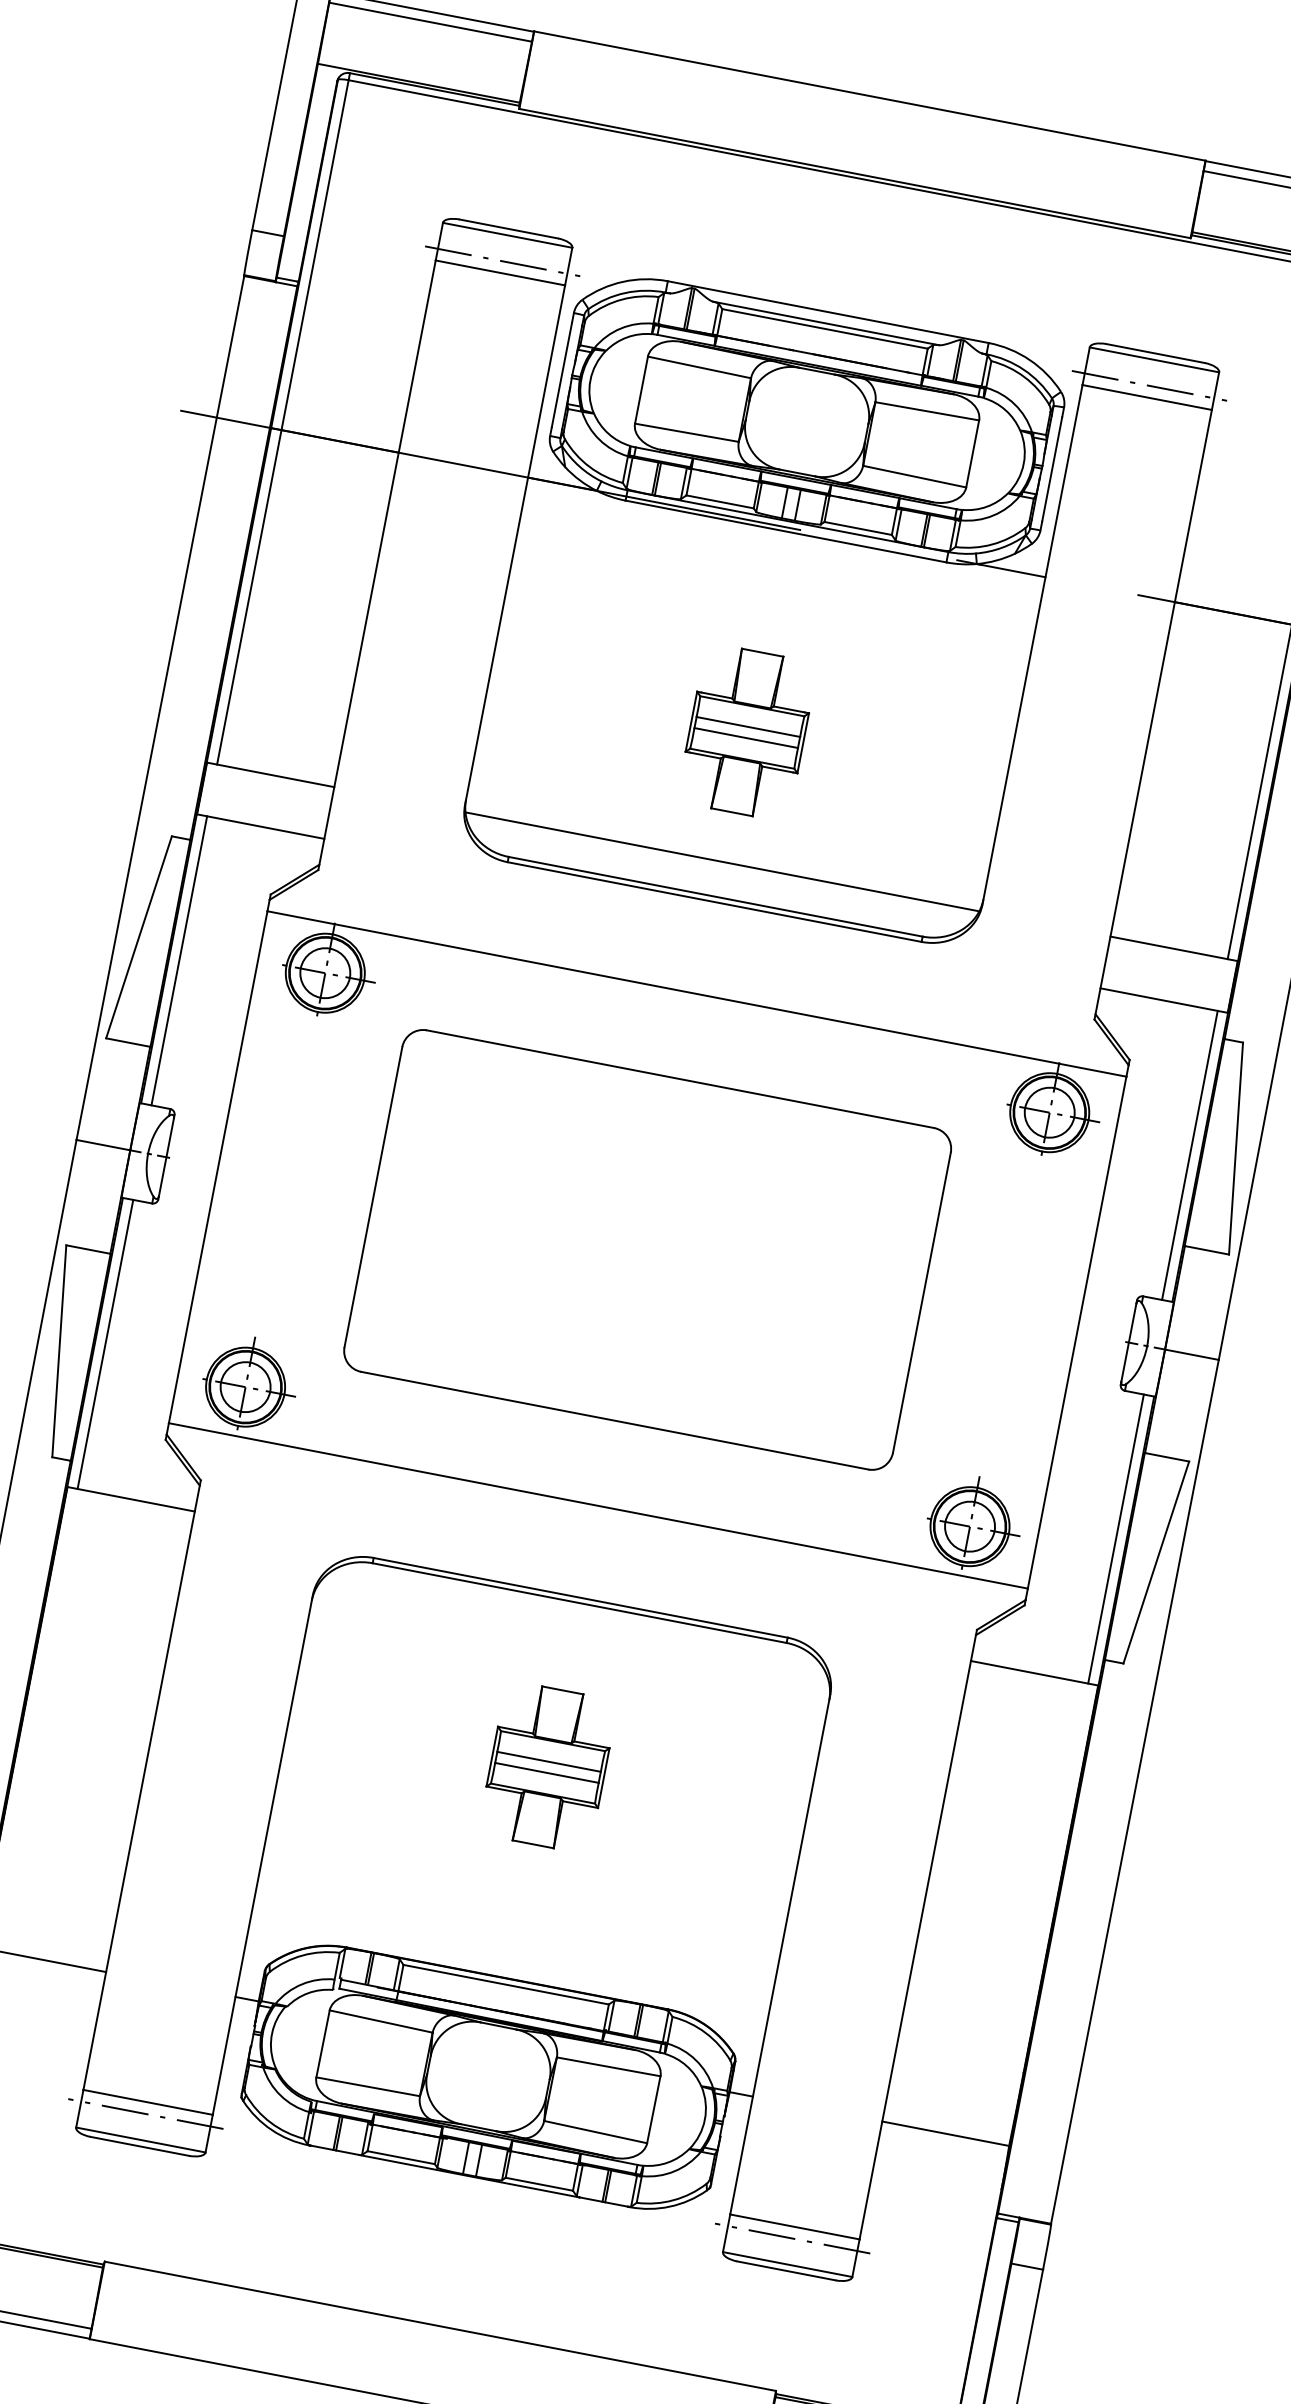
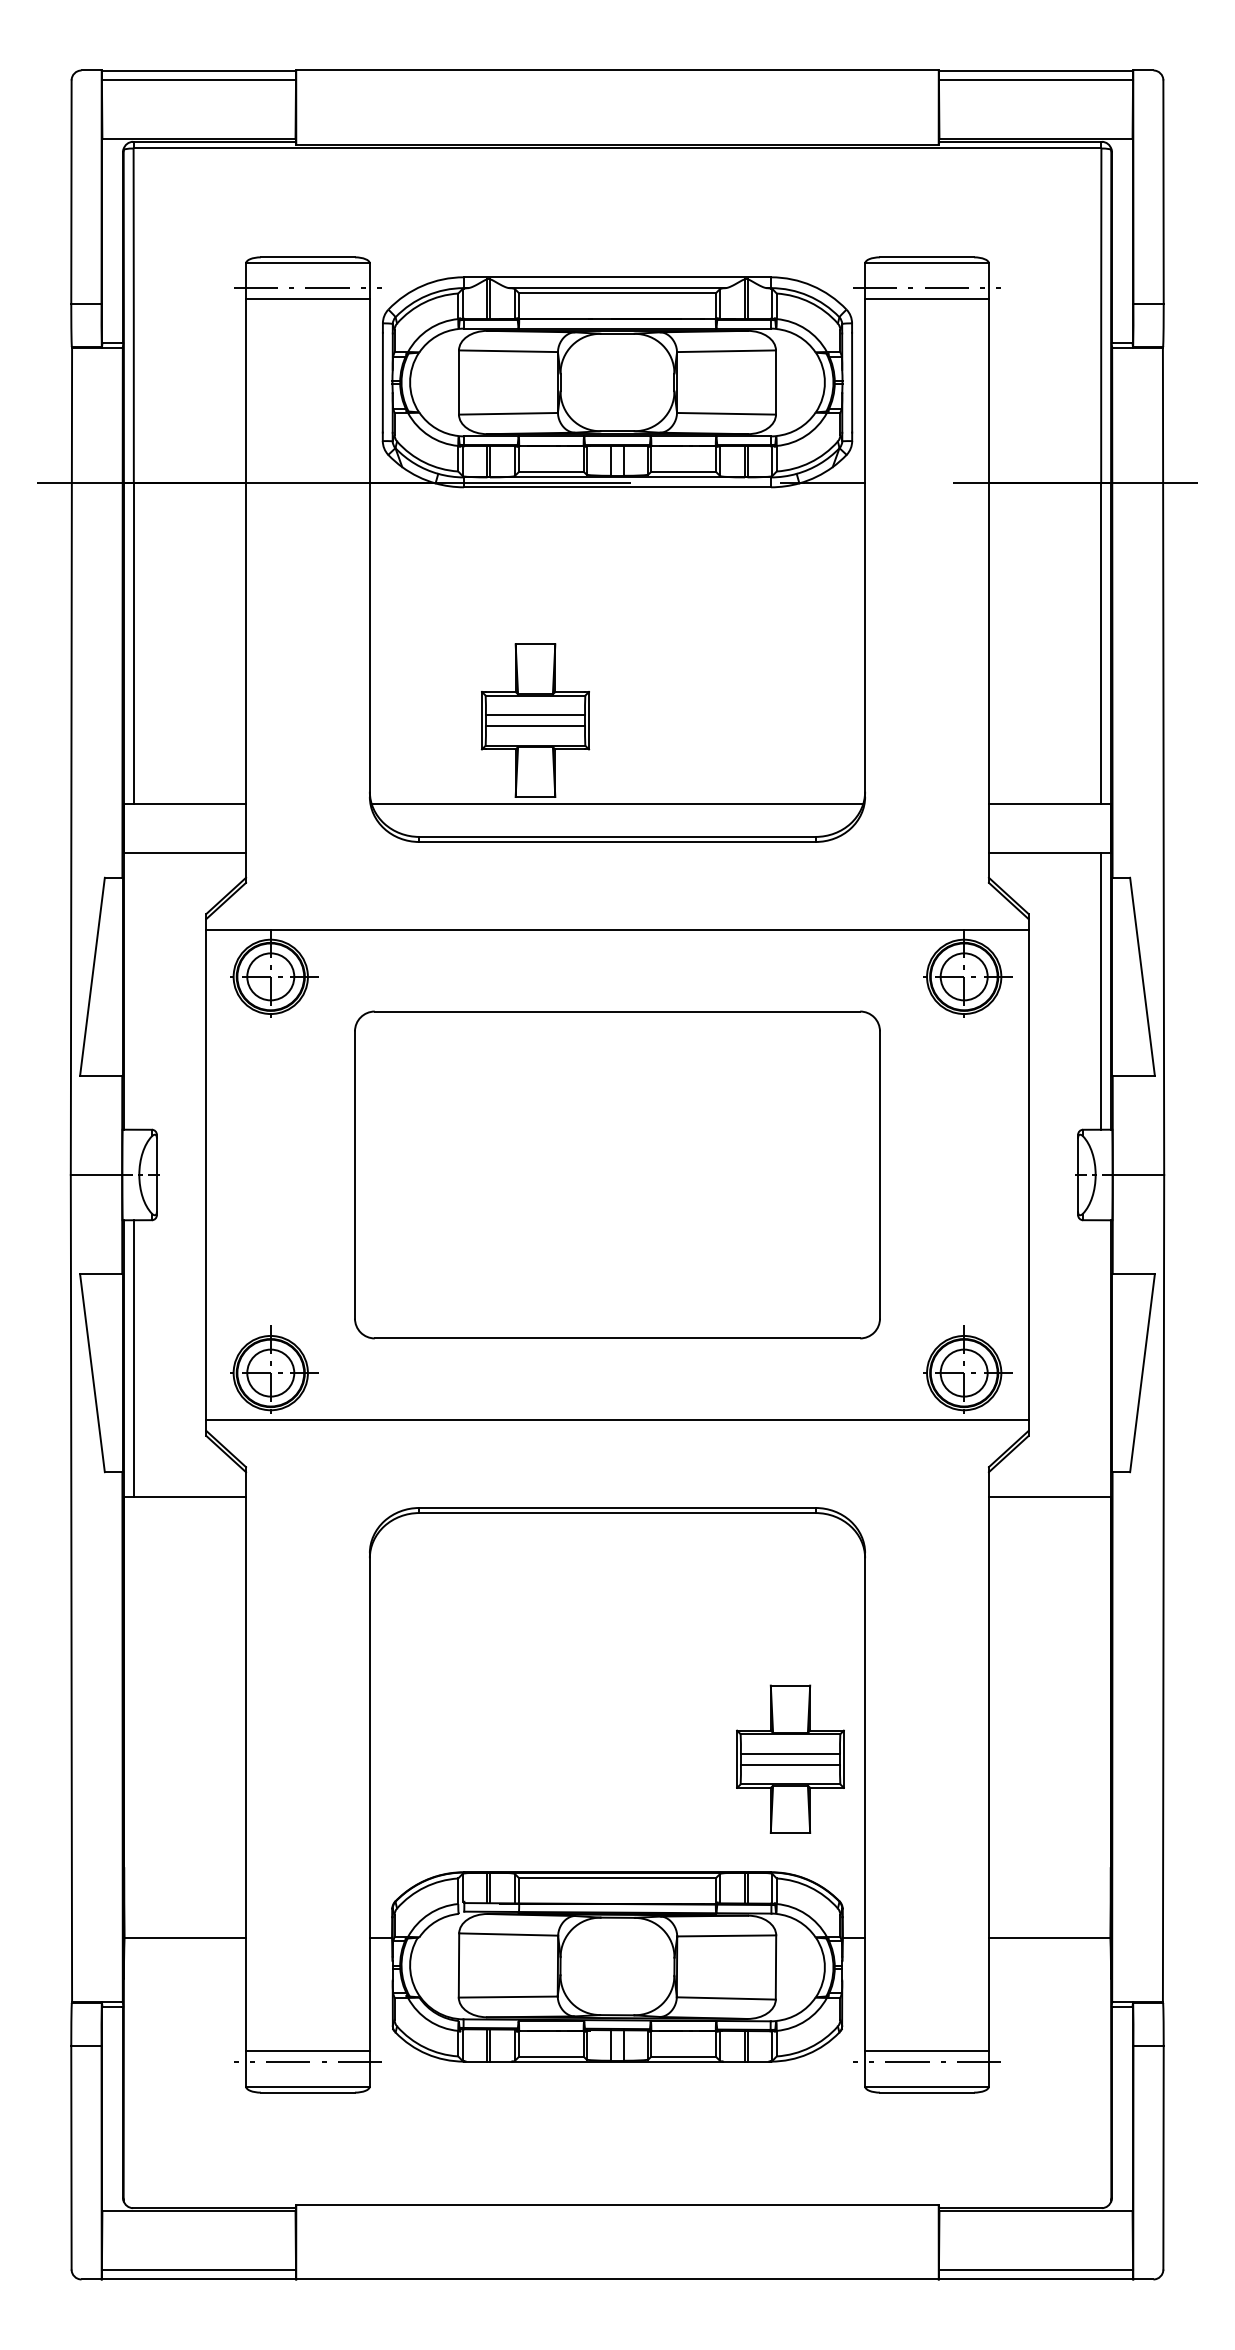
part: (747, 732) -> (535, 720), moved
line: (178, 960) -> (133, 991), removed
line: (1116, 1539) -> (1101, 1358), removed
part: (548, 1766) -> (790, 1758), moved

